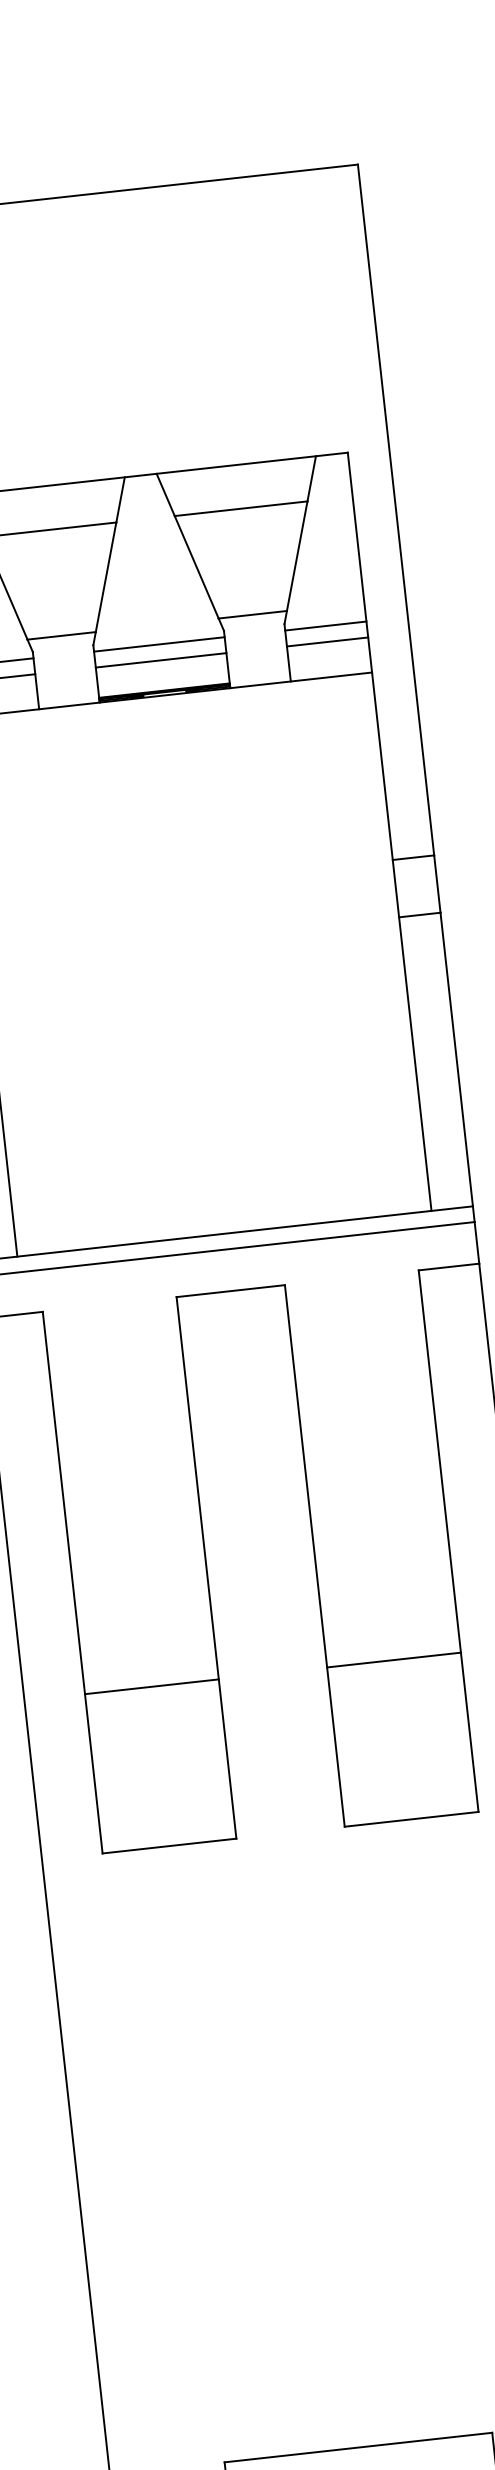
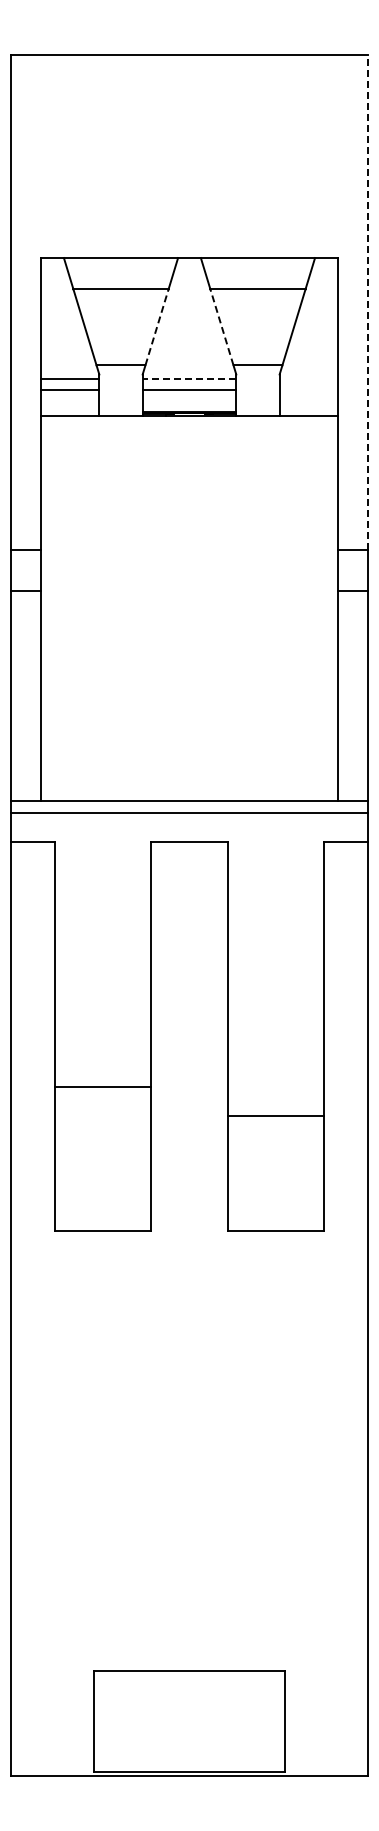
line: (395, 508) -> (367, 301), solid -> dashed
line: (196, 567) -> (221, 327), solid -> dashed
line: (106, 577) -> (157, 327), solid -> dashed
line: (325, 626) -> (308, 379), removed
line: (327, 642) -> (308, 390), removed
line: (159, 645) -> (189, 379), solid -> dashed
line: (151, 1687) -> (102, 1087), moved

